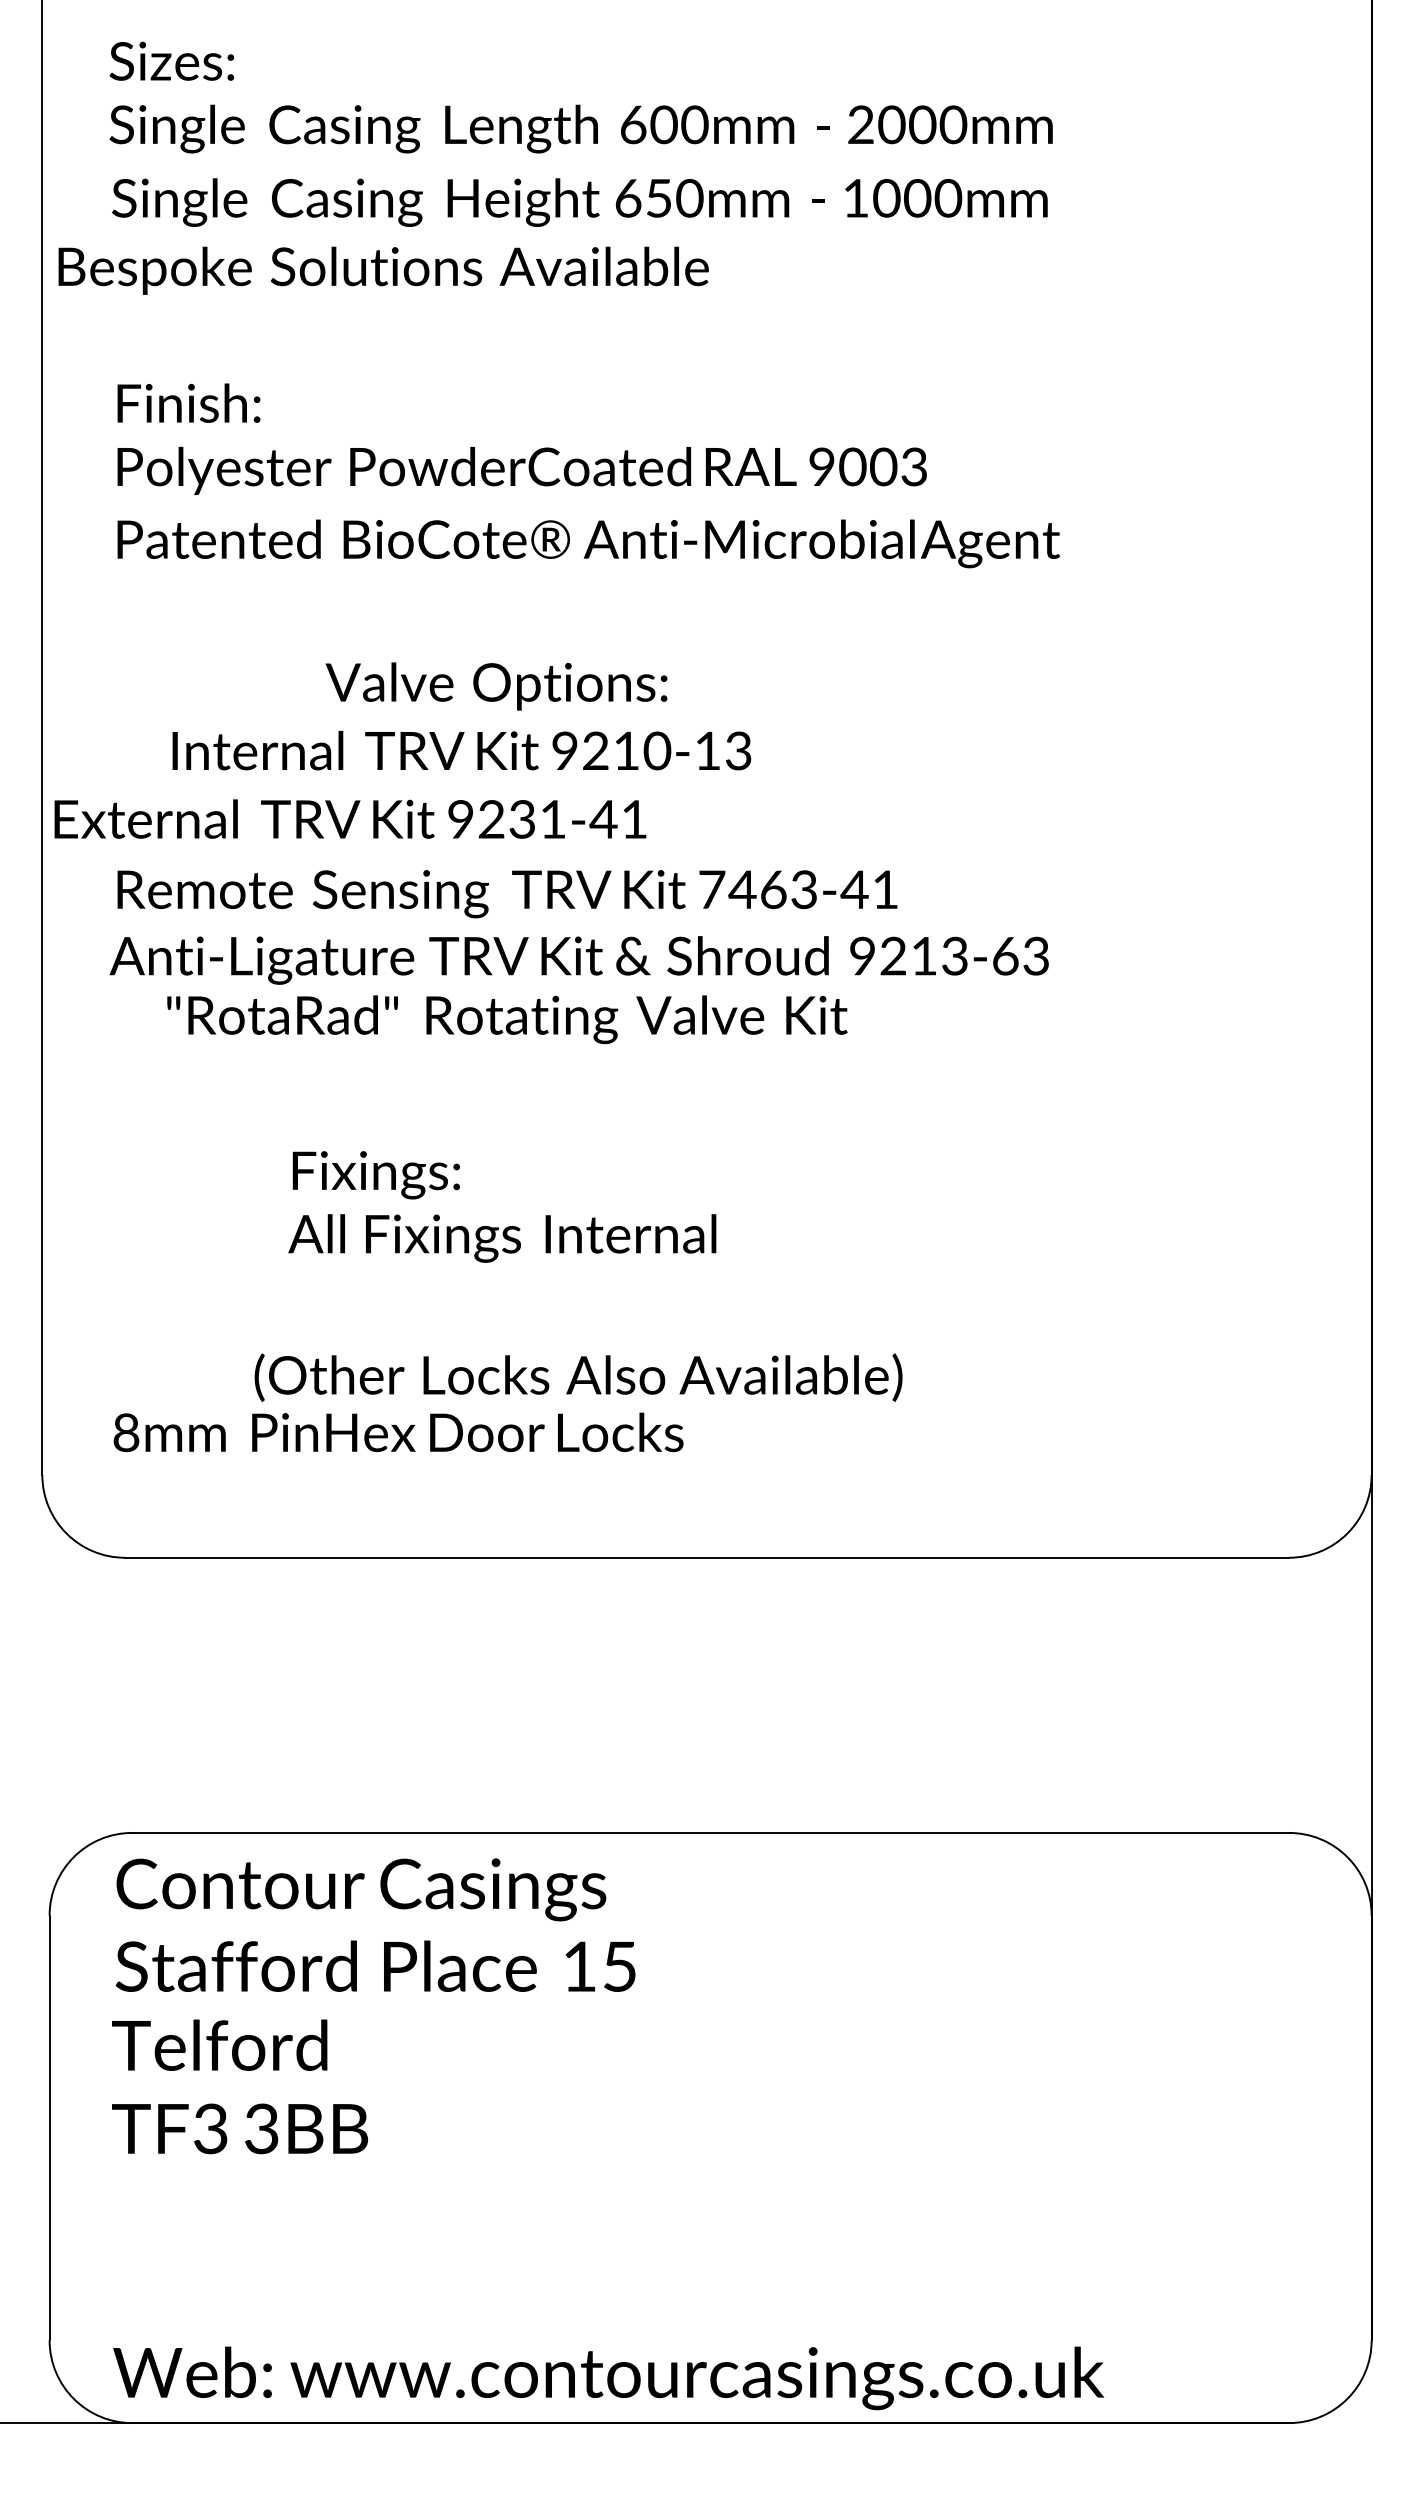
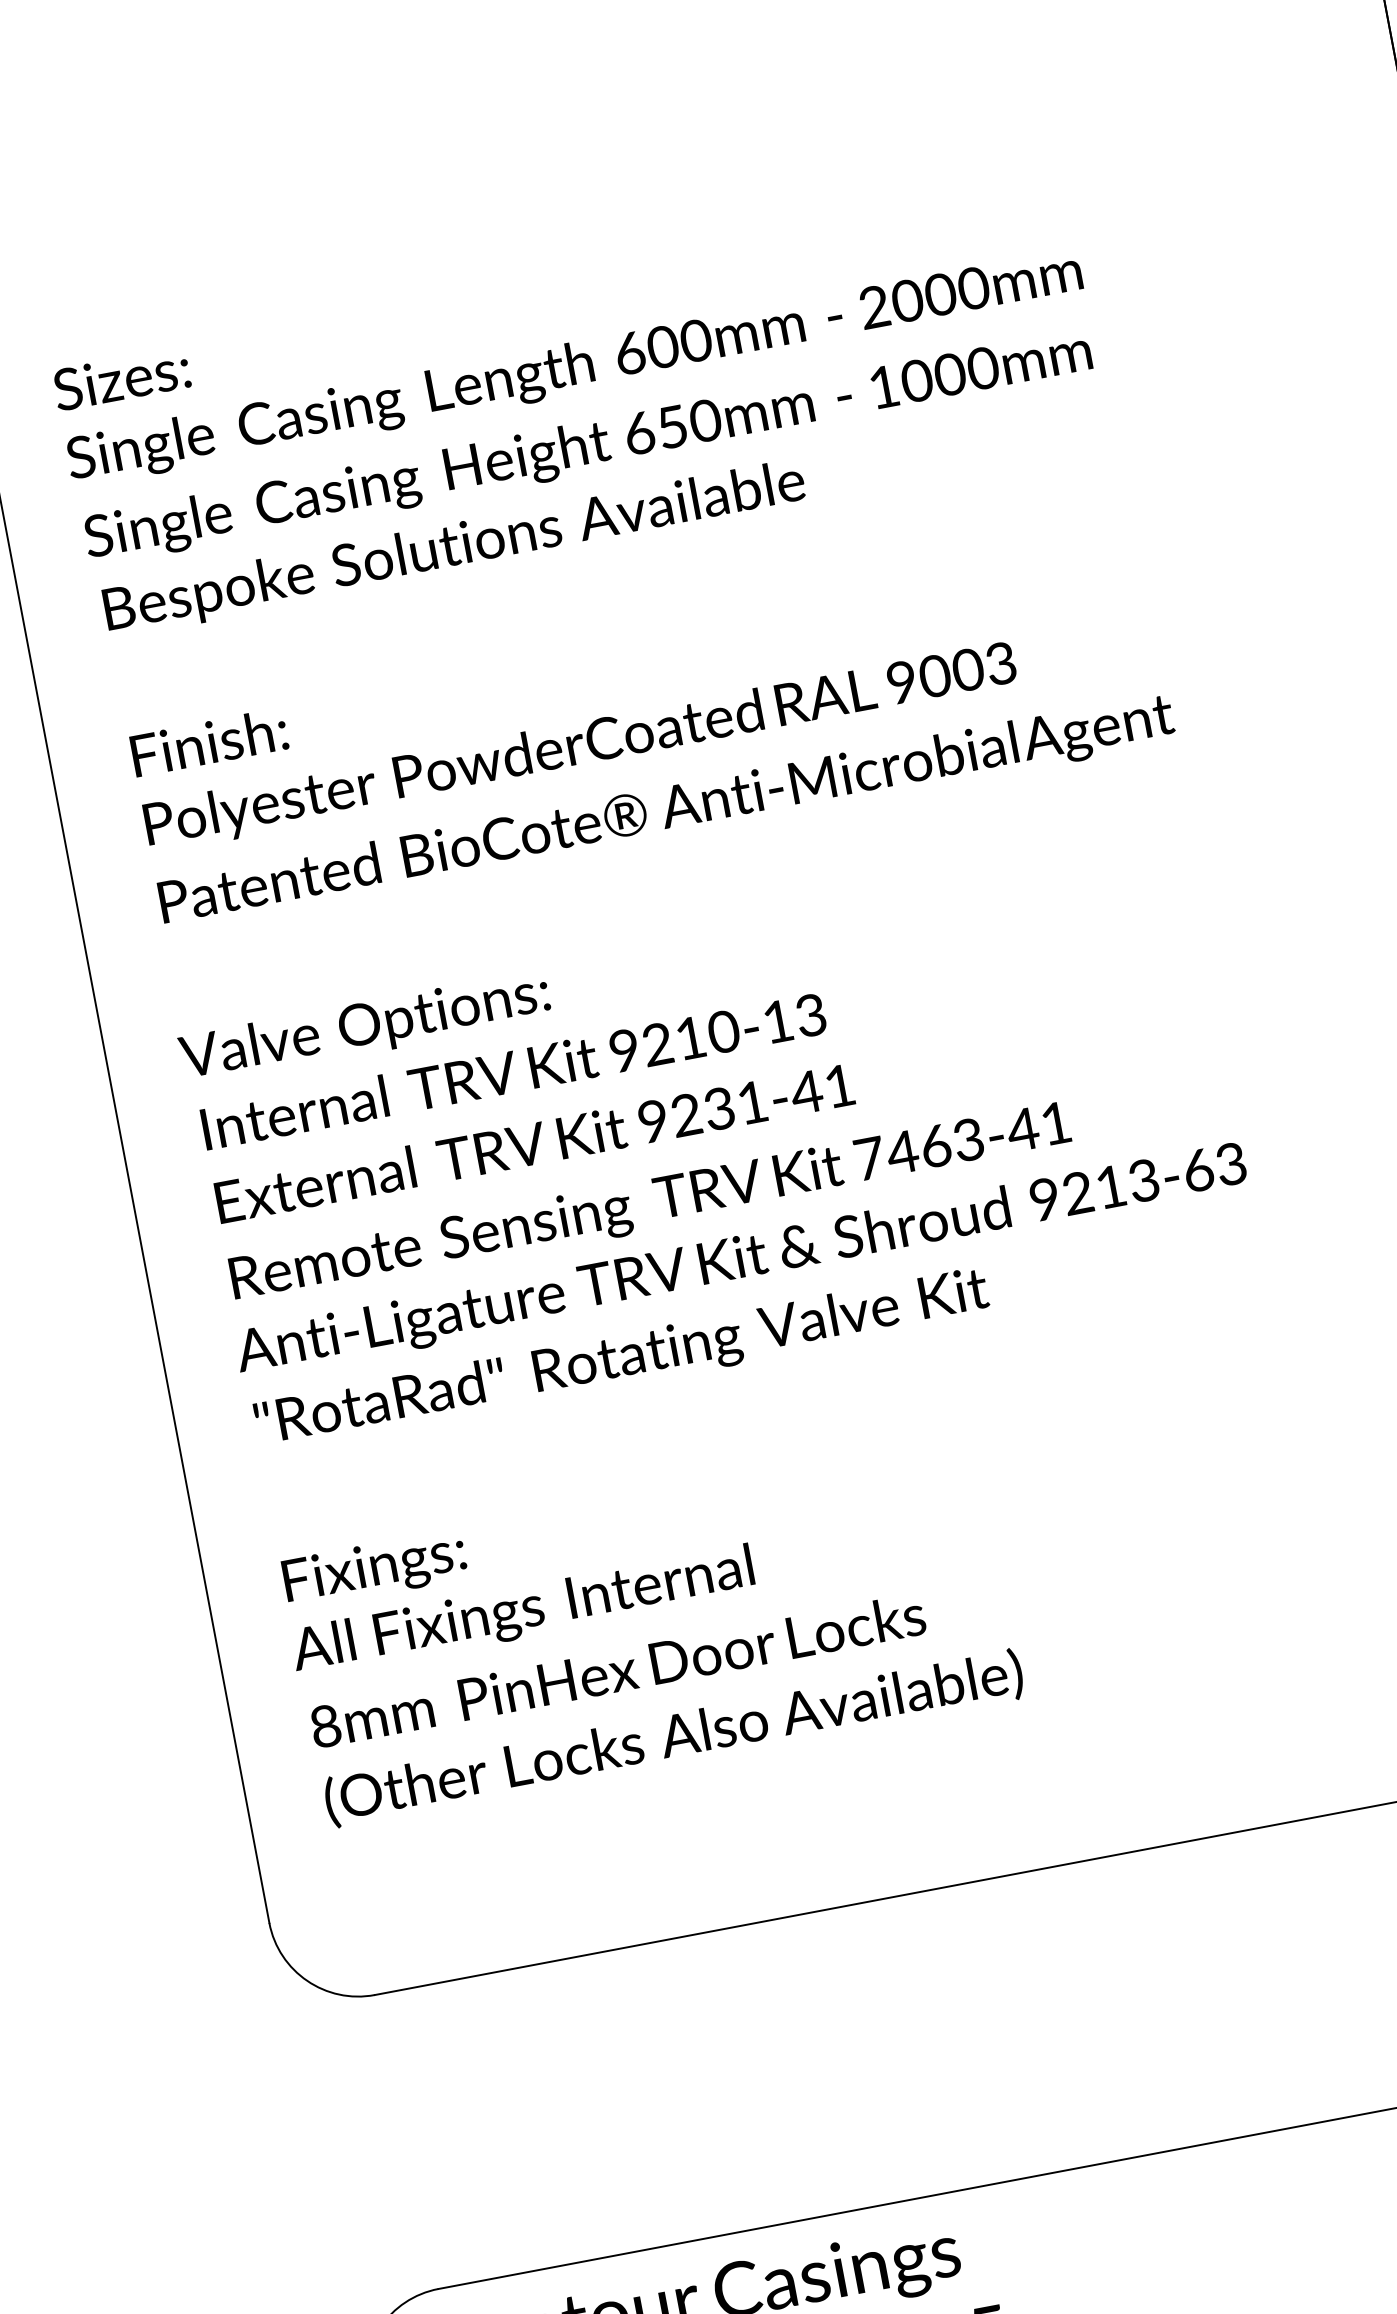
text: (383, 270) -> (454, 548), moved
text: (496, 686) -> (365, 1027), moved
text: (461, 750) -> (513, 1071), moved
text: (350, 818) -> (534, 1142), moved
text: (507, 1019) -> (622, 1359), moved
text: (502, 1206) -> (516, 1577), moved
text: (578, 1377) -> (673, 1738), moved
text: (398, 1432) -> (617, 1670), moved

